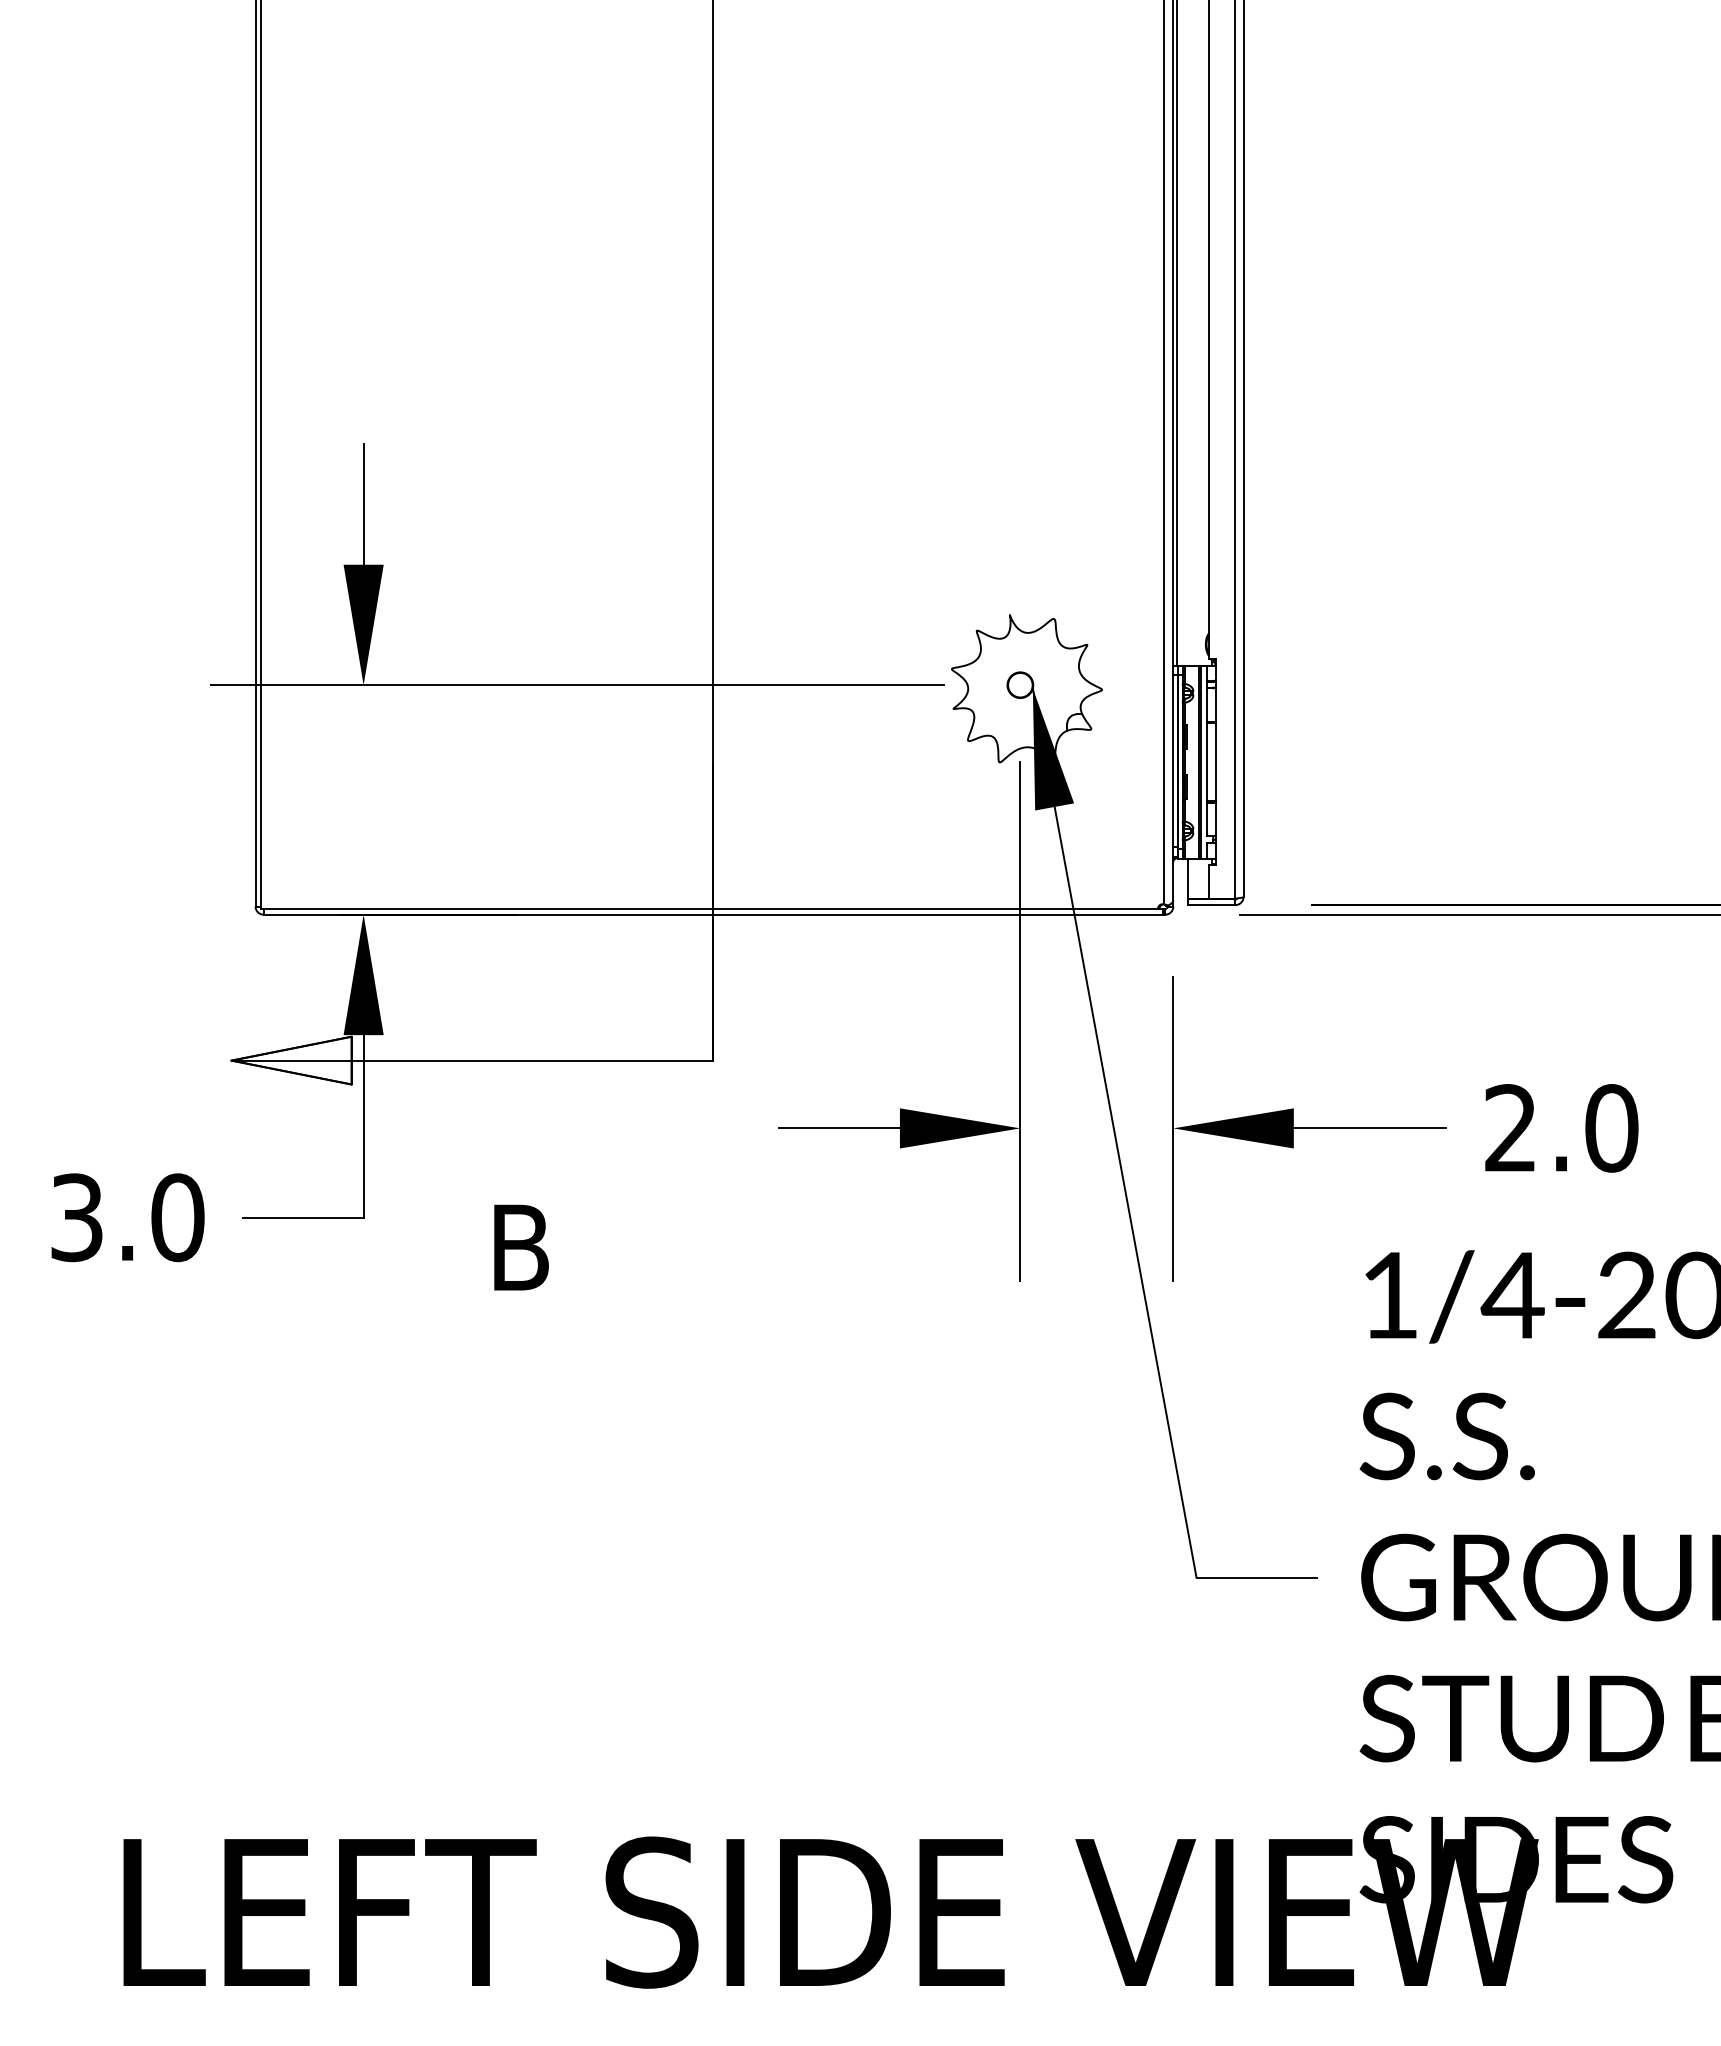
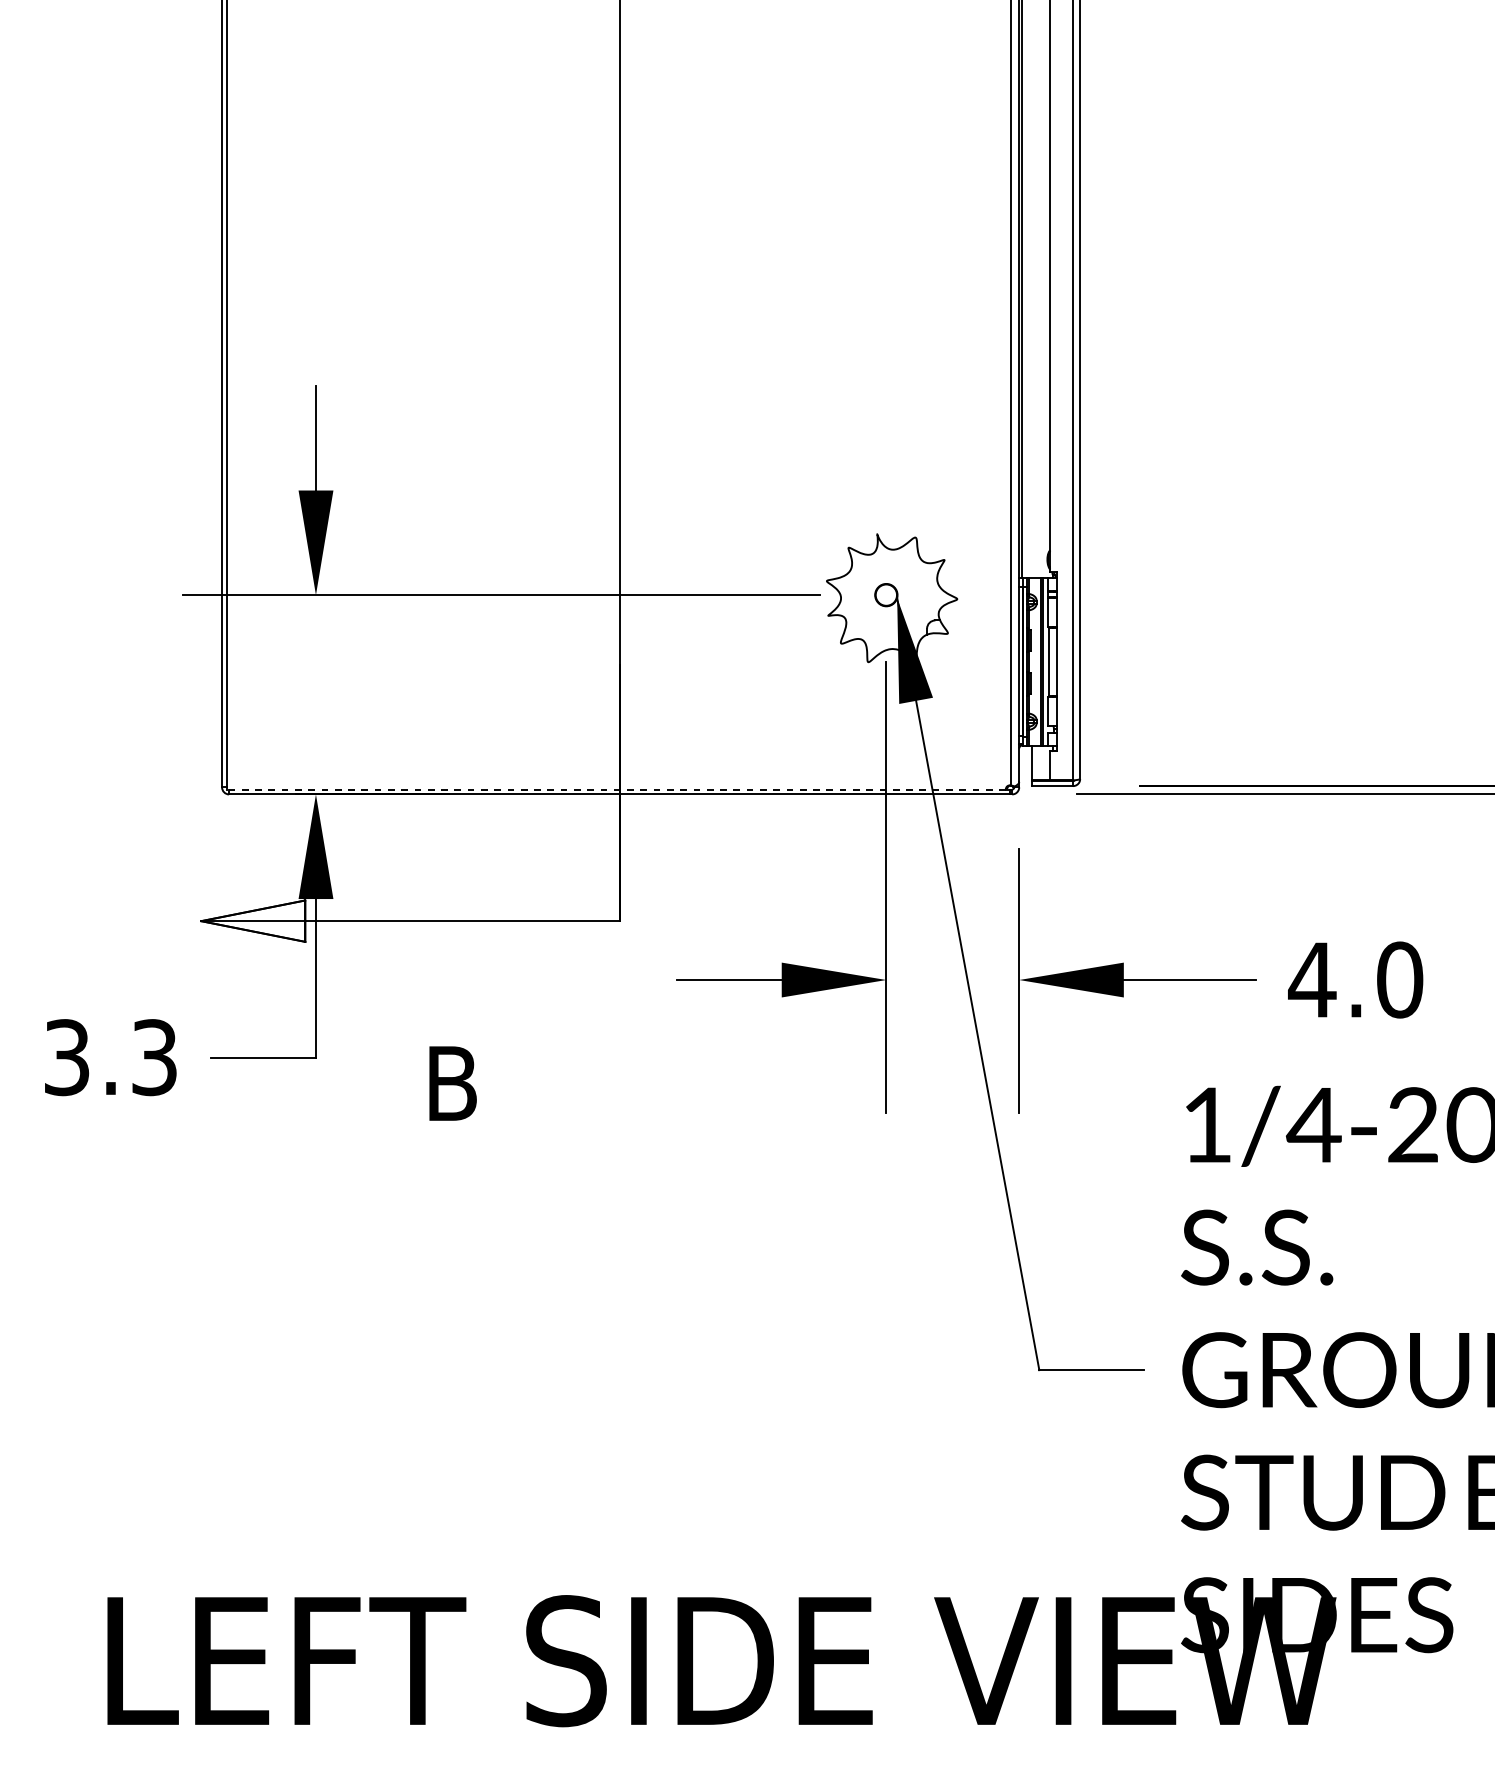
line: (709, 909) -> (616, 789), solid -> dashed
text: (1510, 1127) -> (1312, 979), 2.0 -> 4.0
text: (177, 1217) -> (154, 1057), 3.0 -> 3.3

